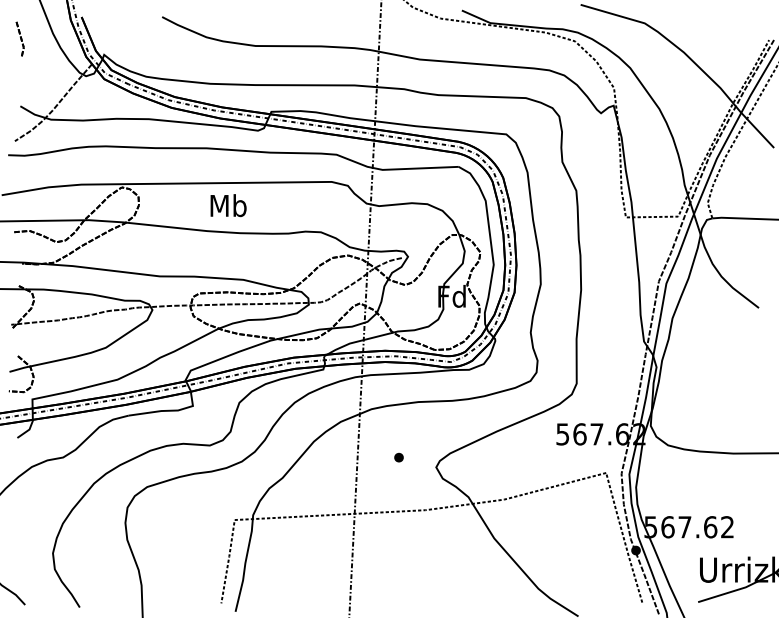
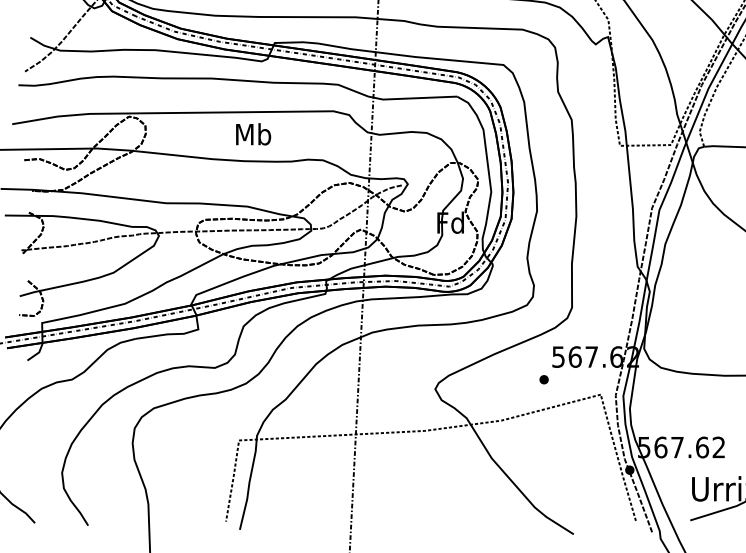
text: (228, 205) -> (253, 134), moved
part: (398, 457) -> (543, 379), moved

